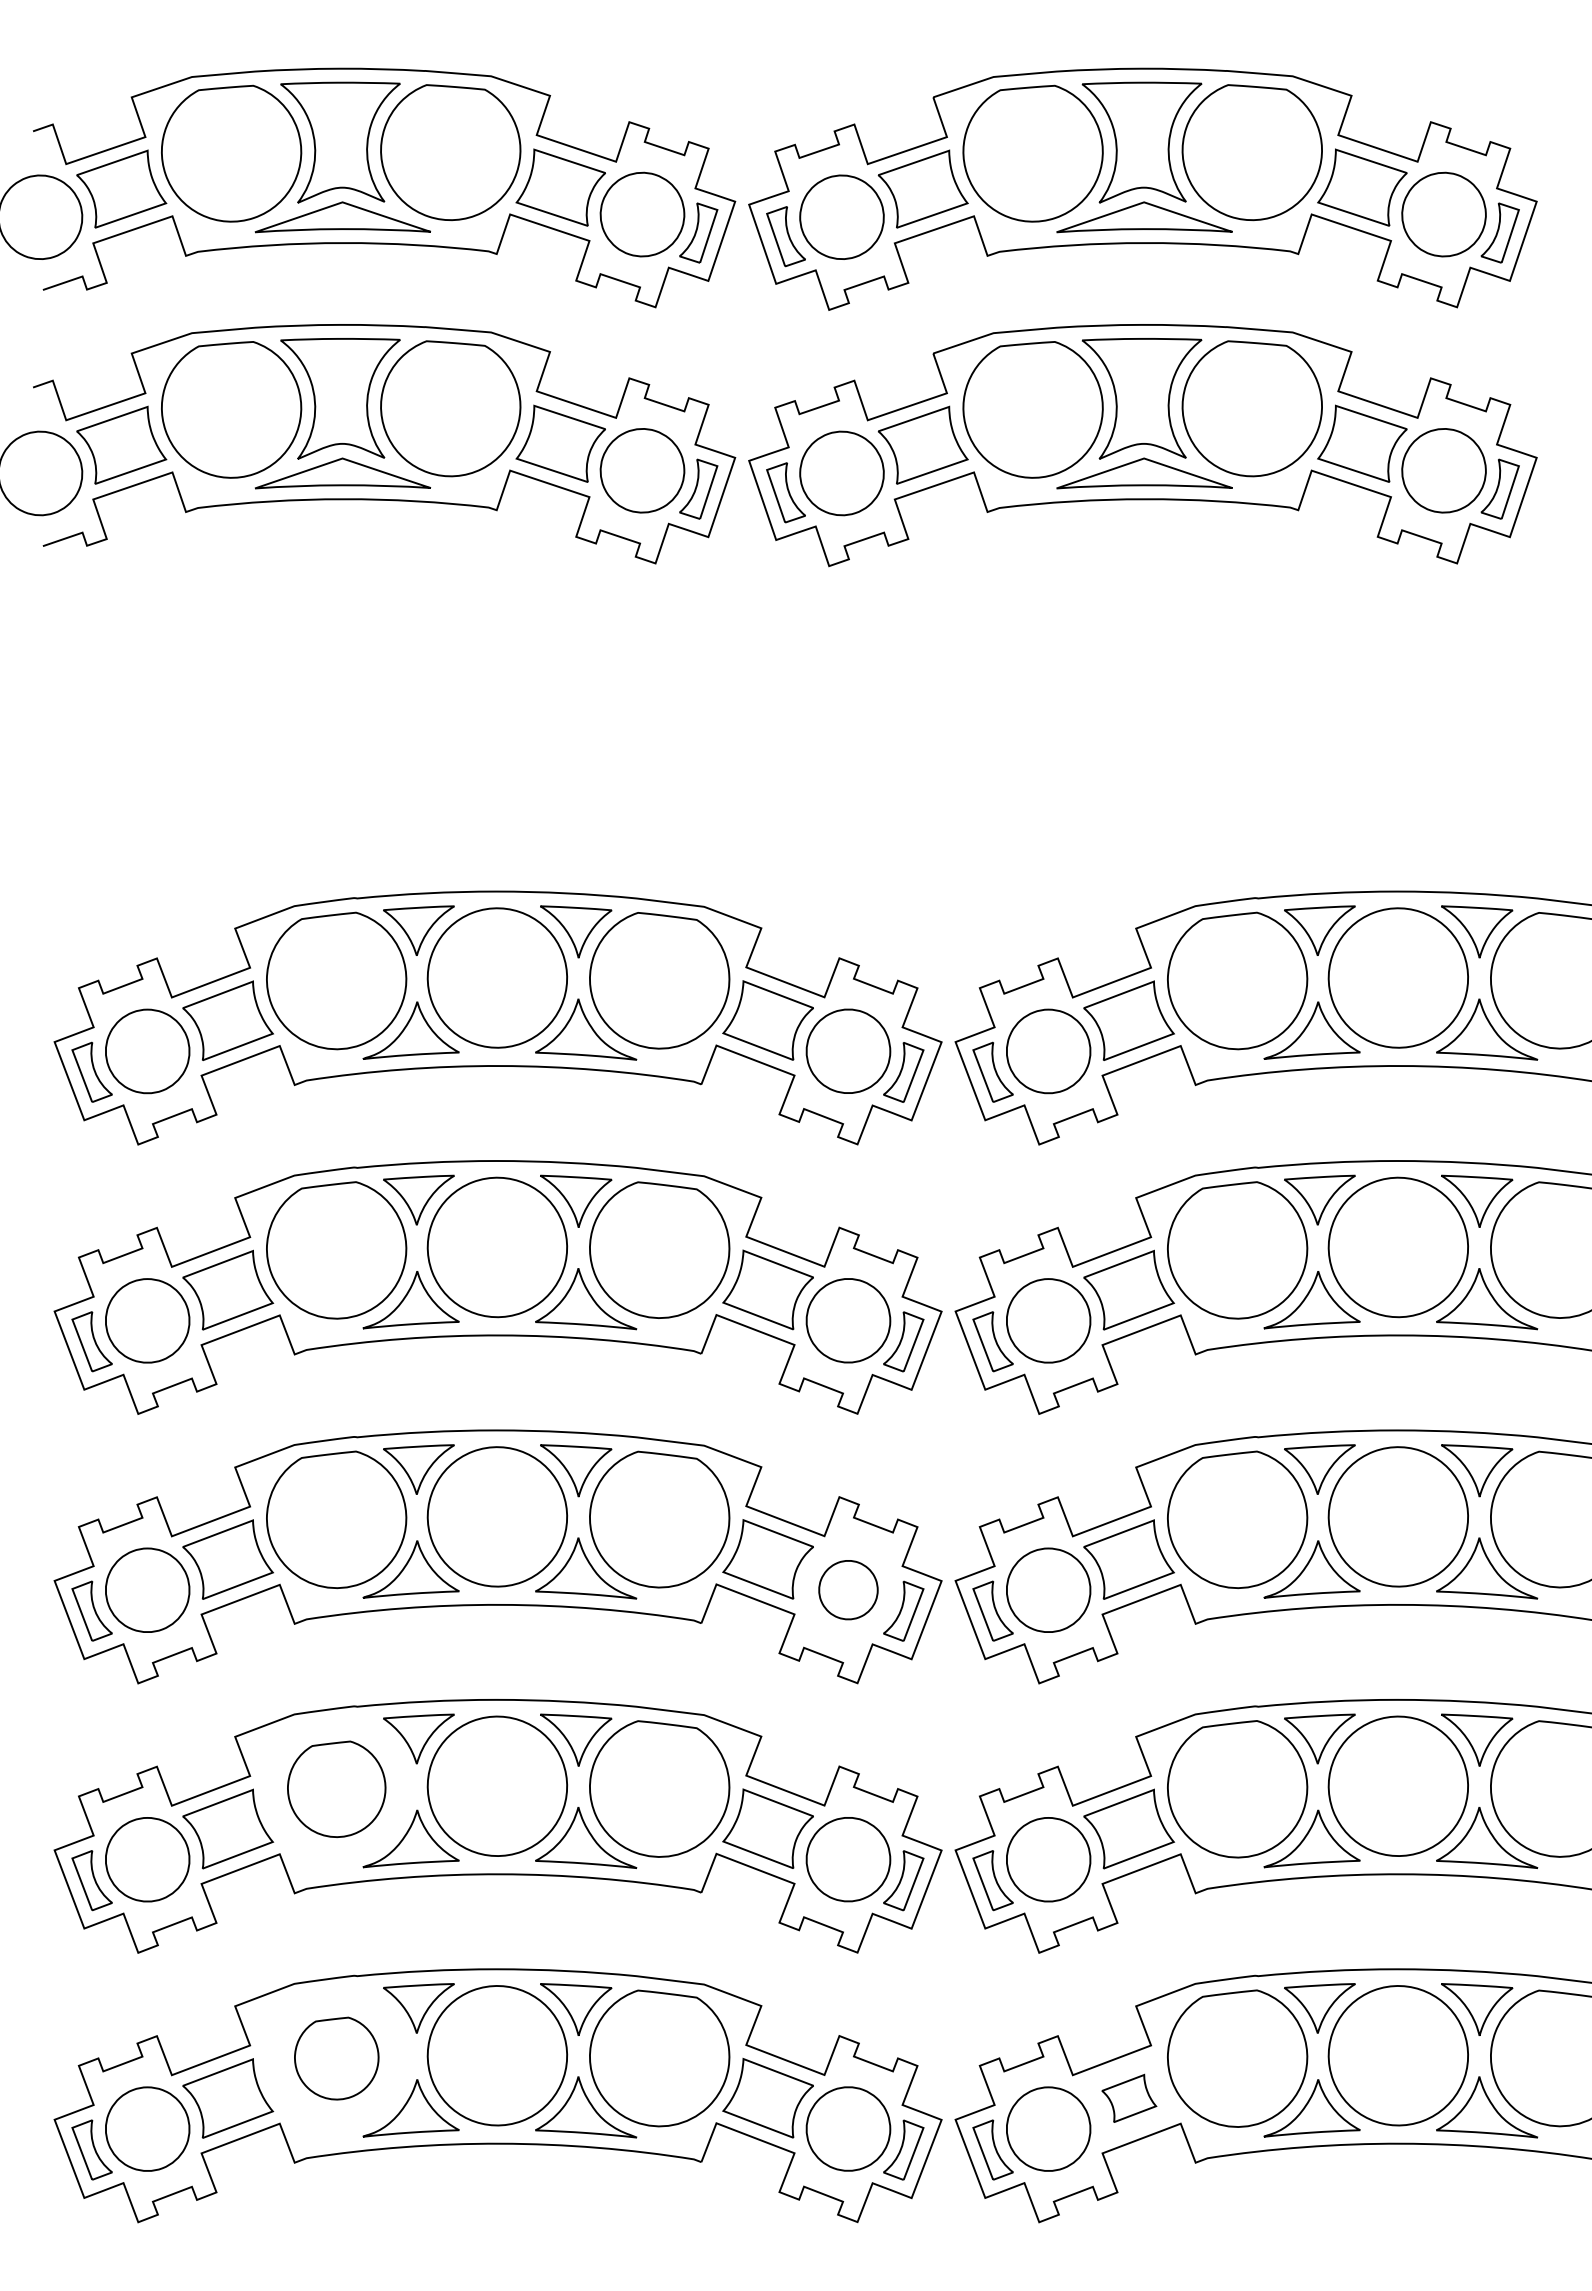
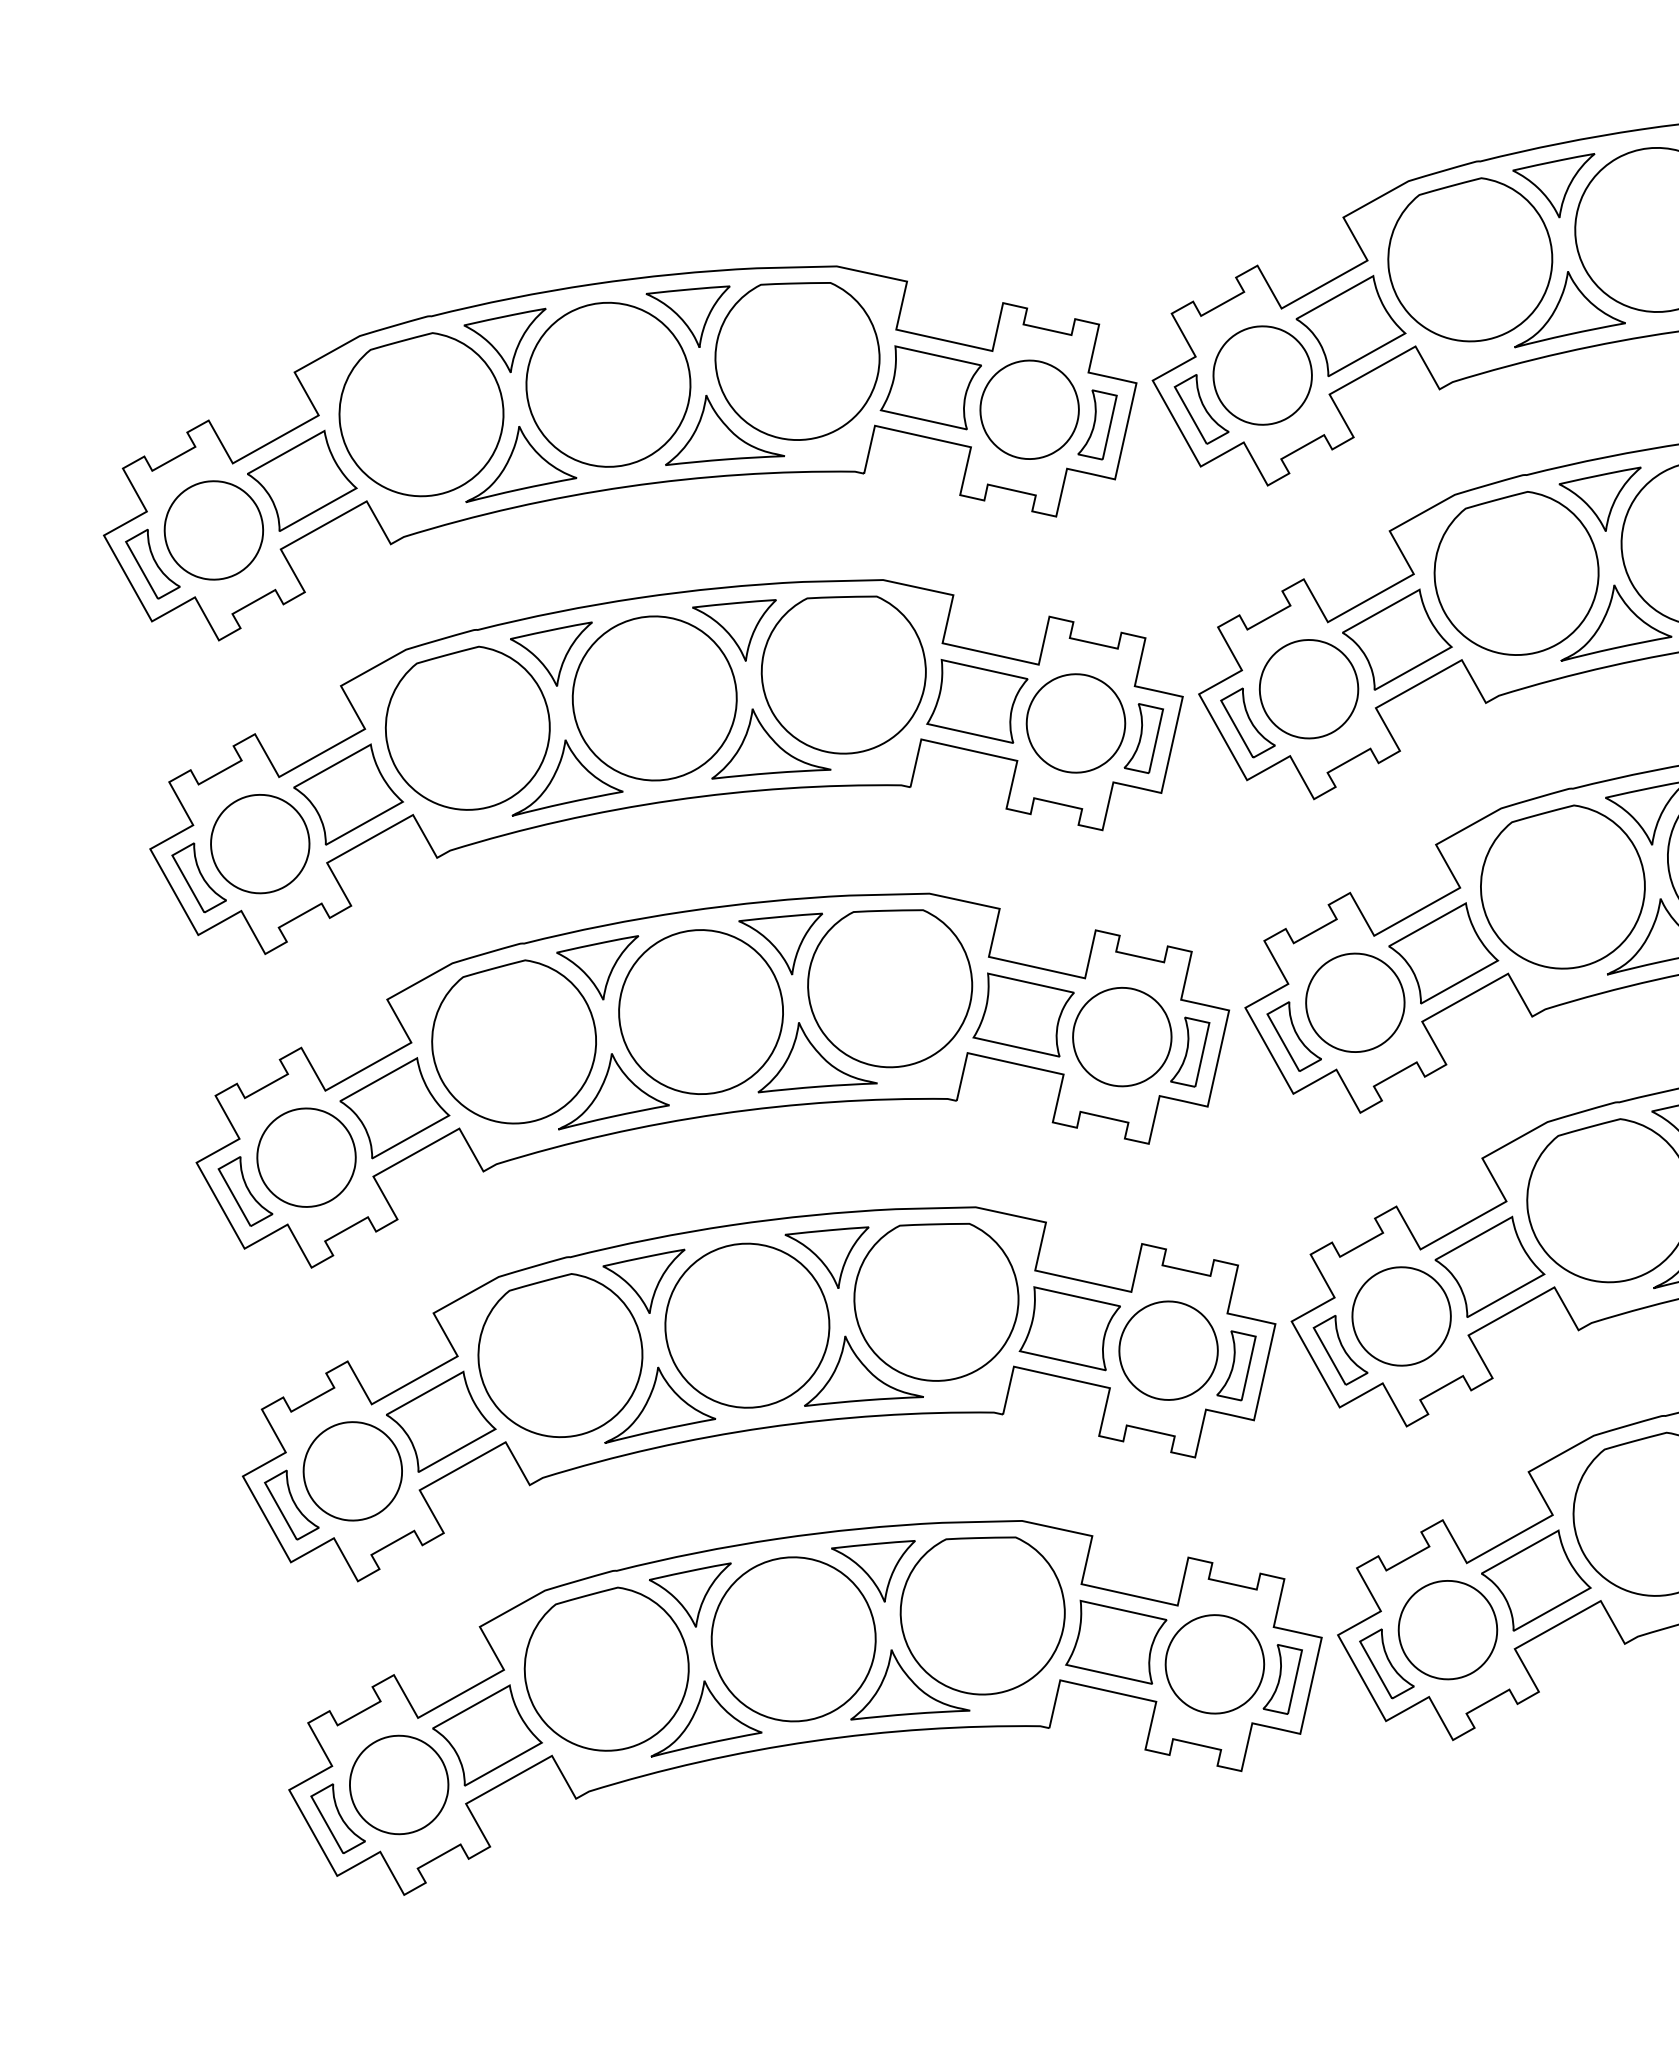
part: (848, 1589) -> (1122, 1036), size x1.43
part: (336, 1789) -> (560, 1357), size x1.43
part: (336, 2058) -> (606, 1670), size x1.67
part: (1129, 2098) -> (1536, 1580), size x1.67

